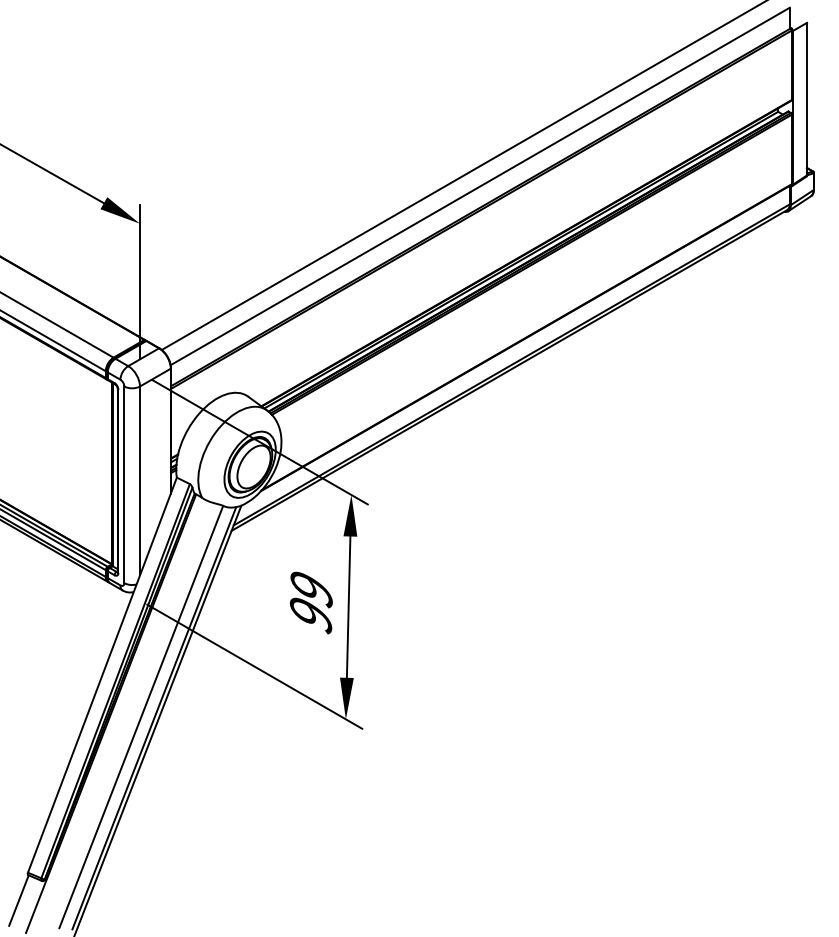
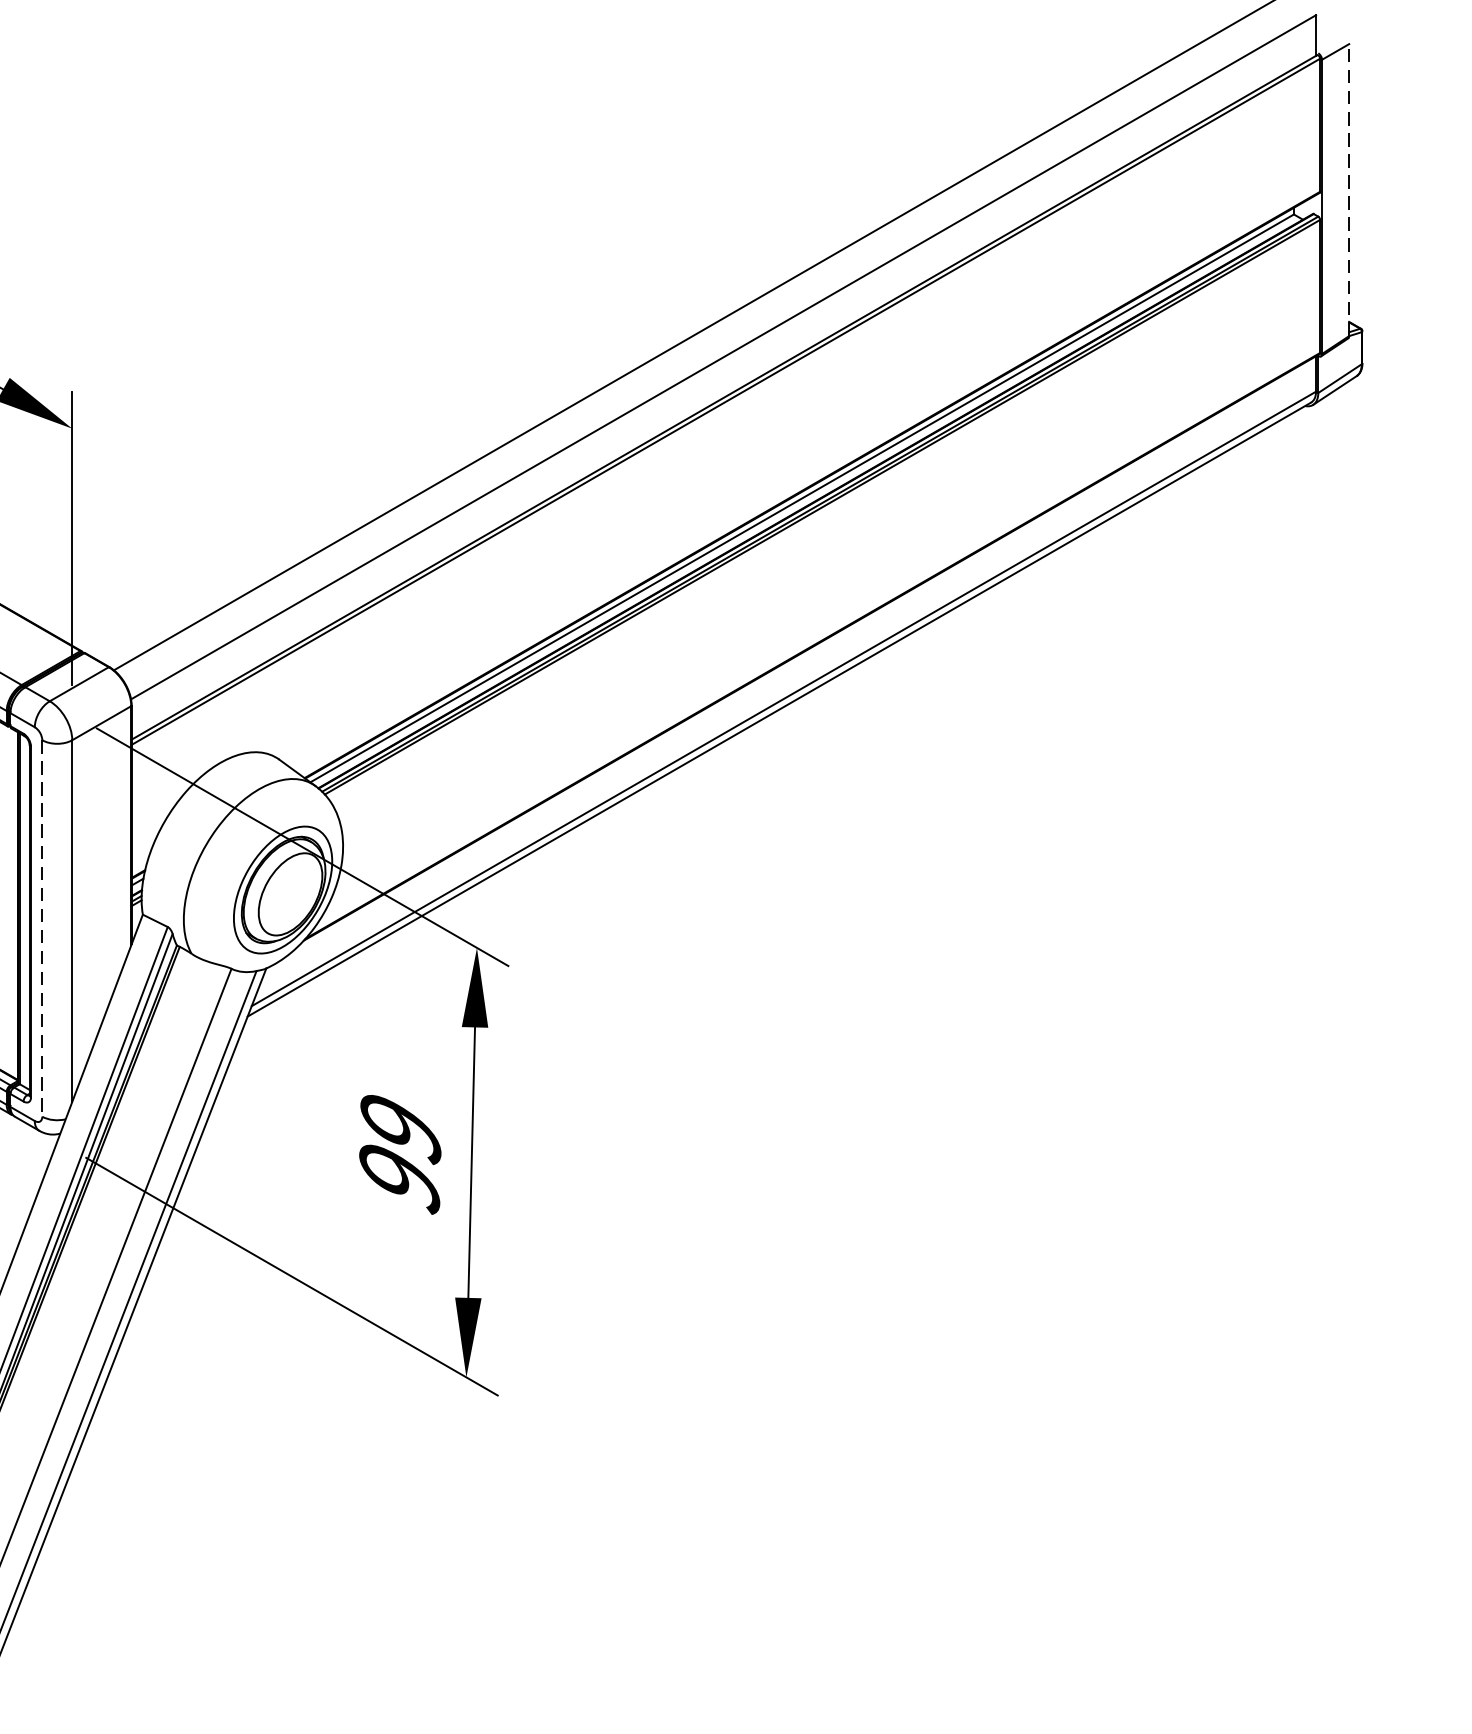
line: (807, 98) -> (1350, 188), solid -> dashed
line: (124, 485) -> (42, 929), solid -> dashed

